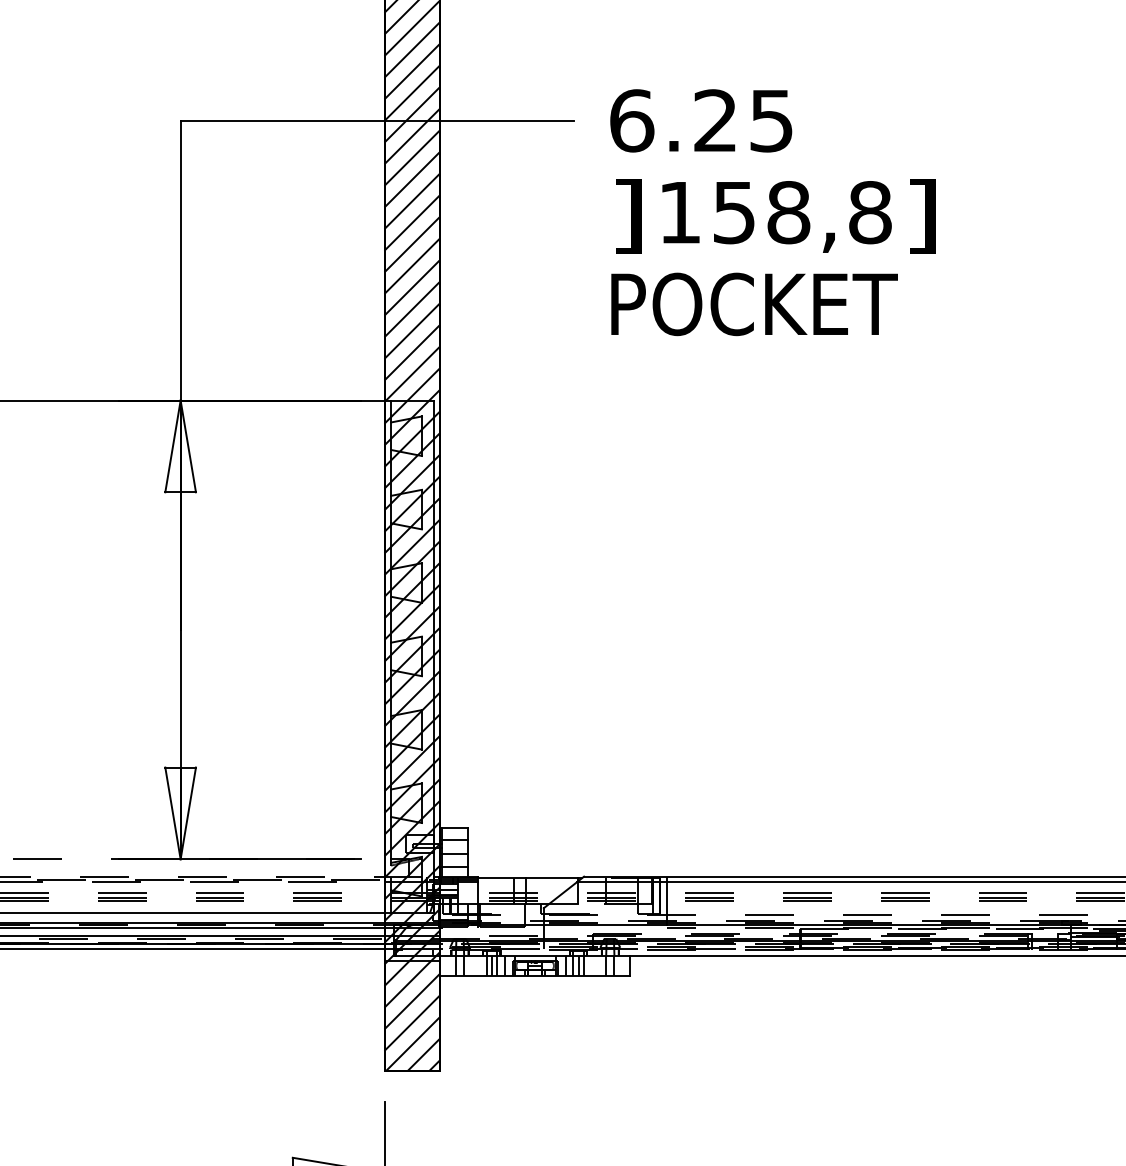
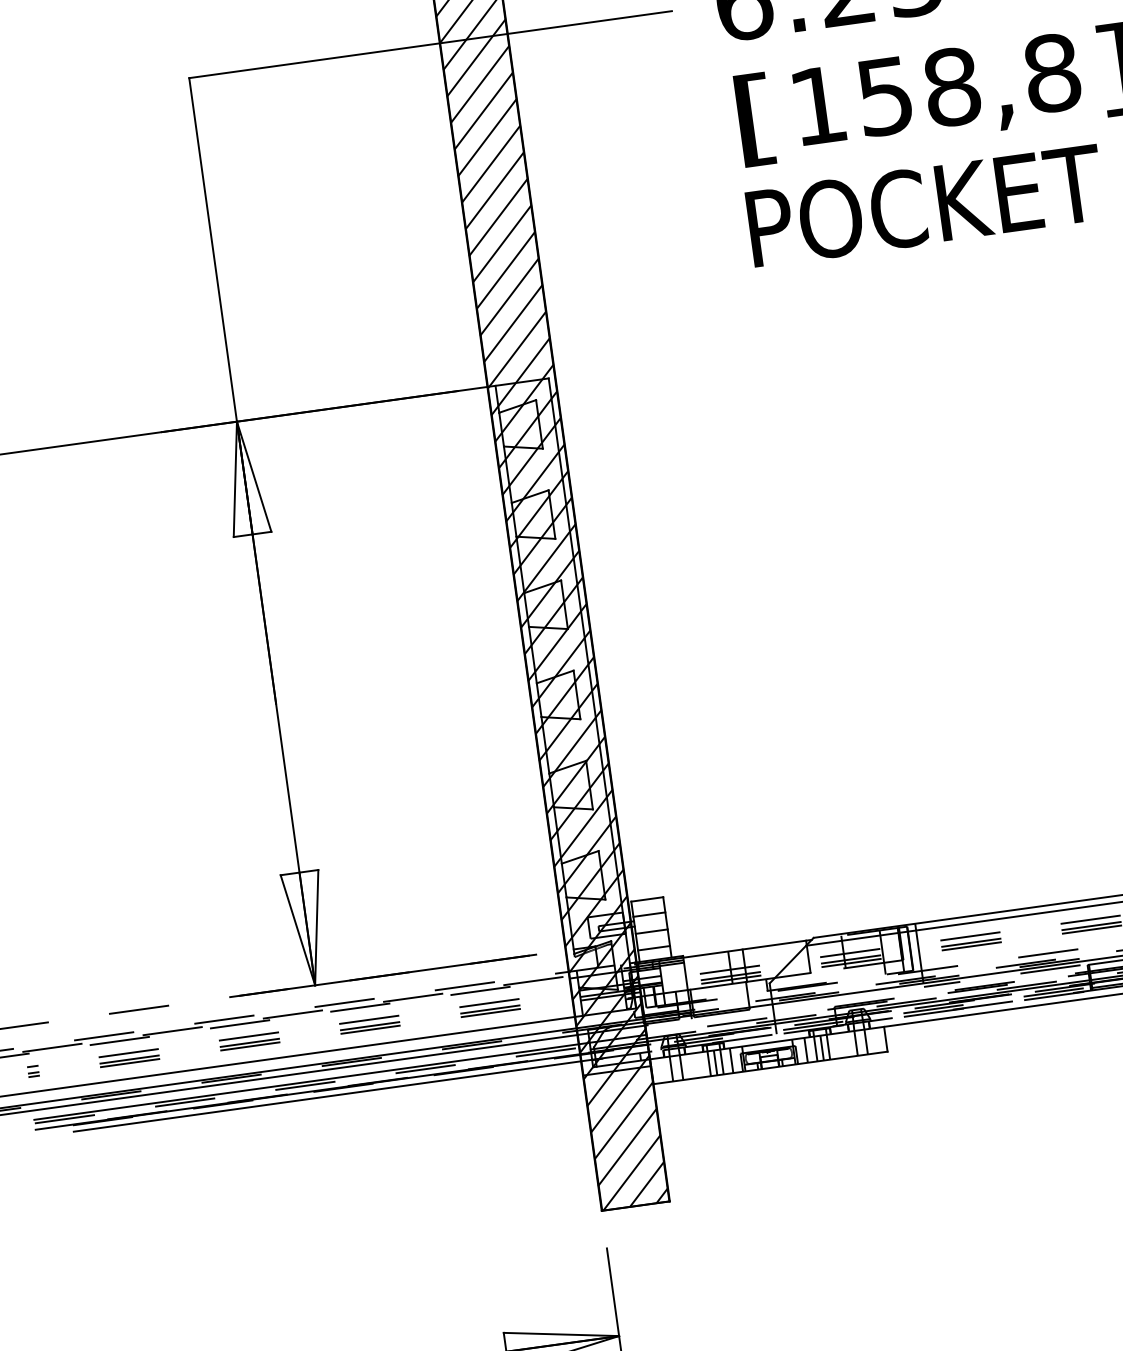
text: (628, 216) -> (755, 119), ] -> [

